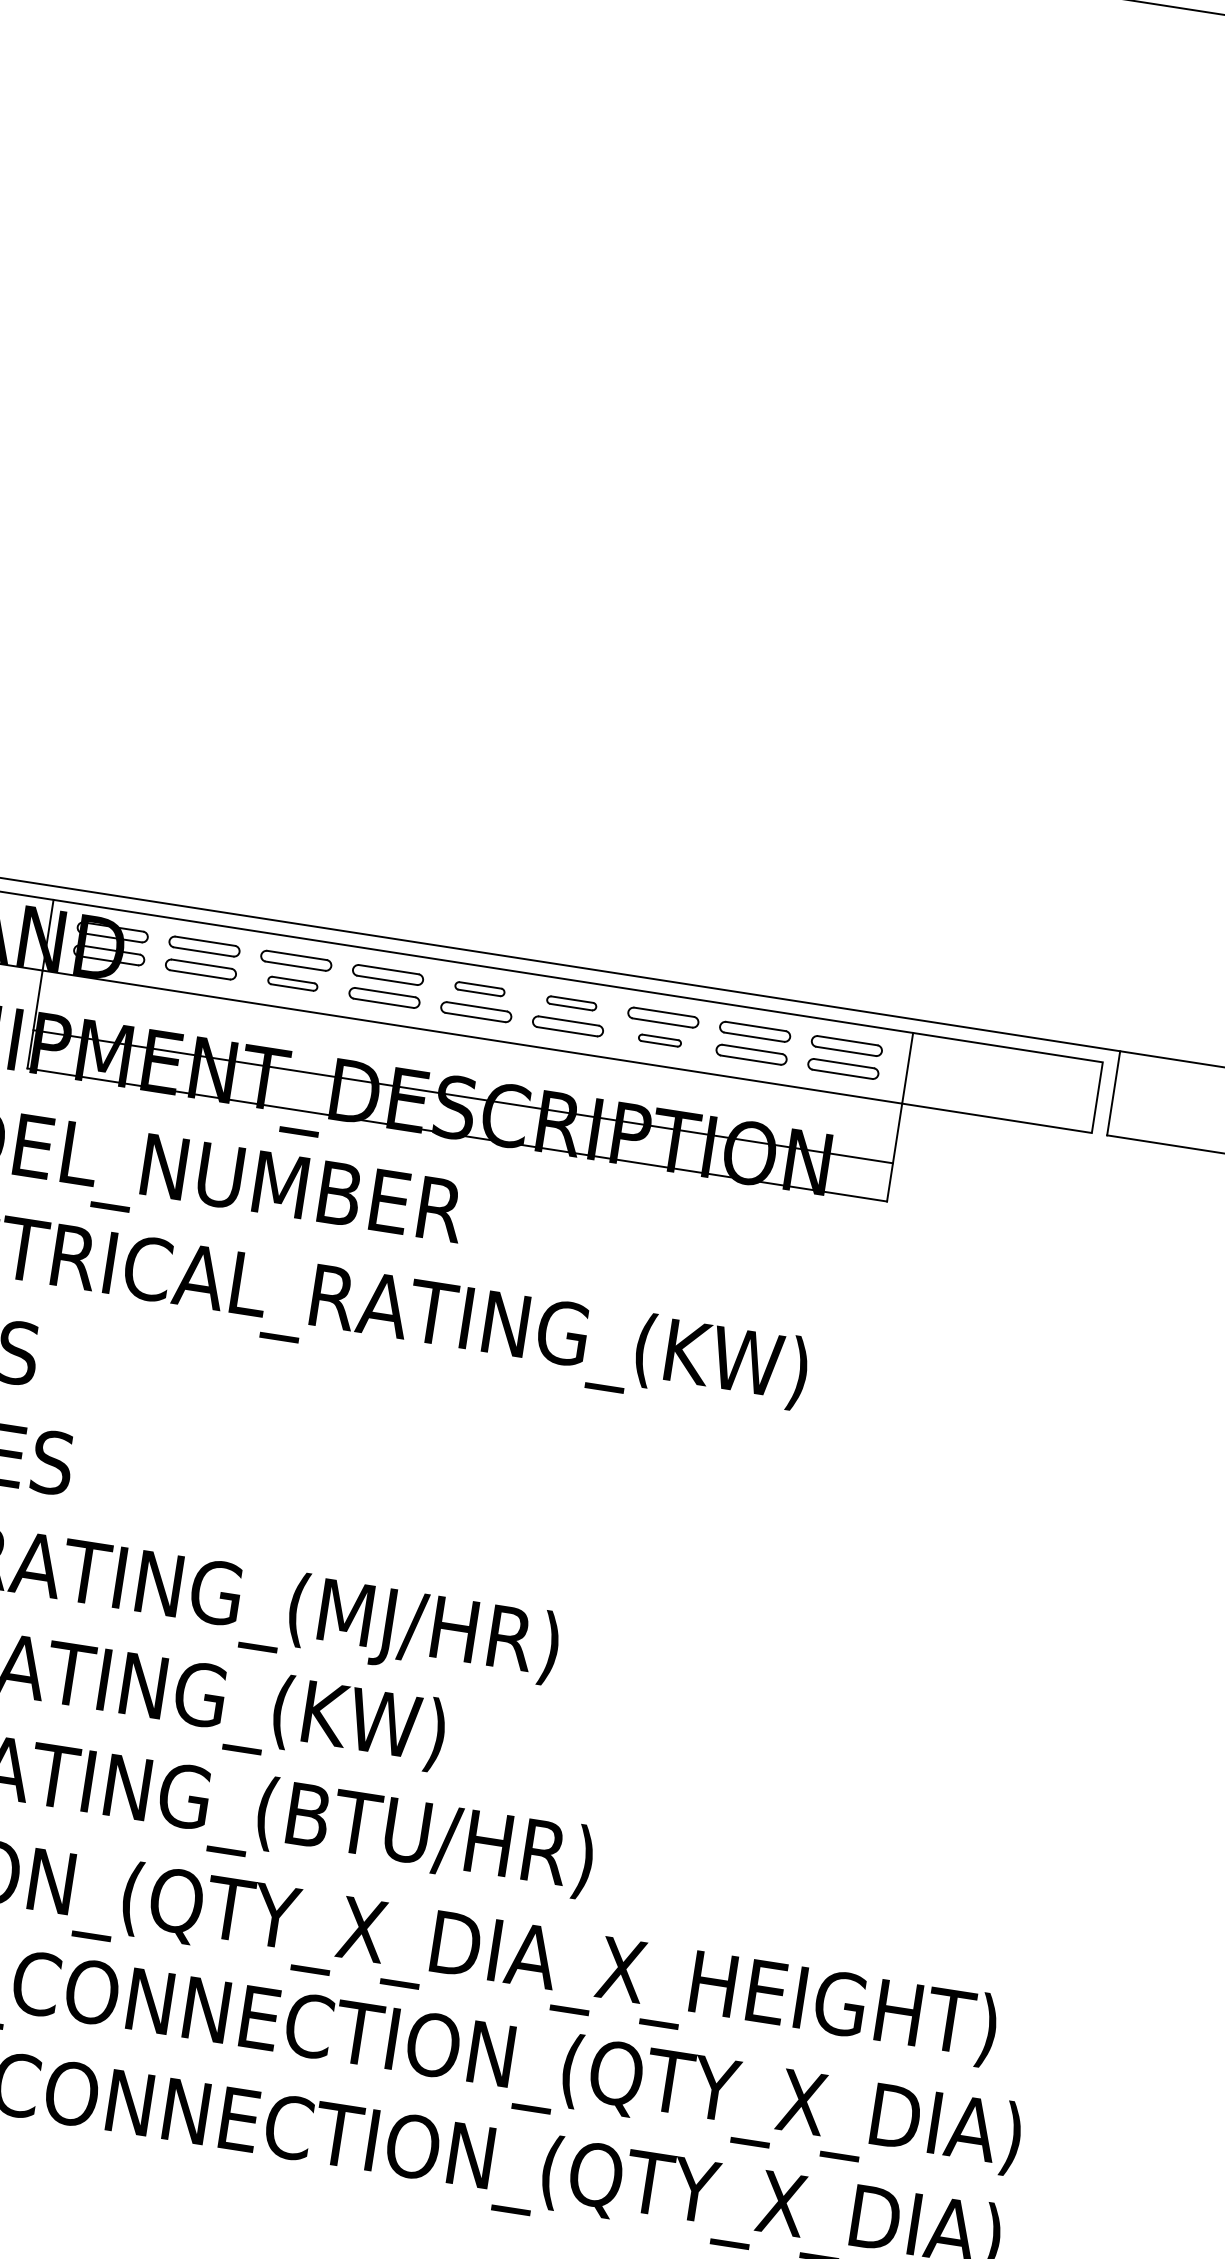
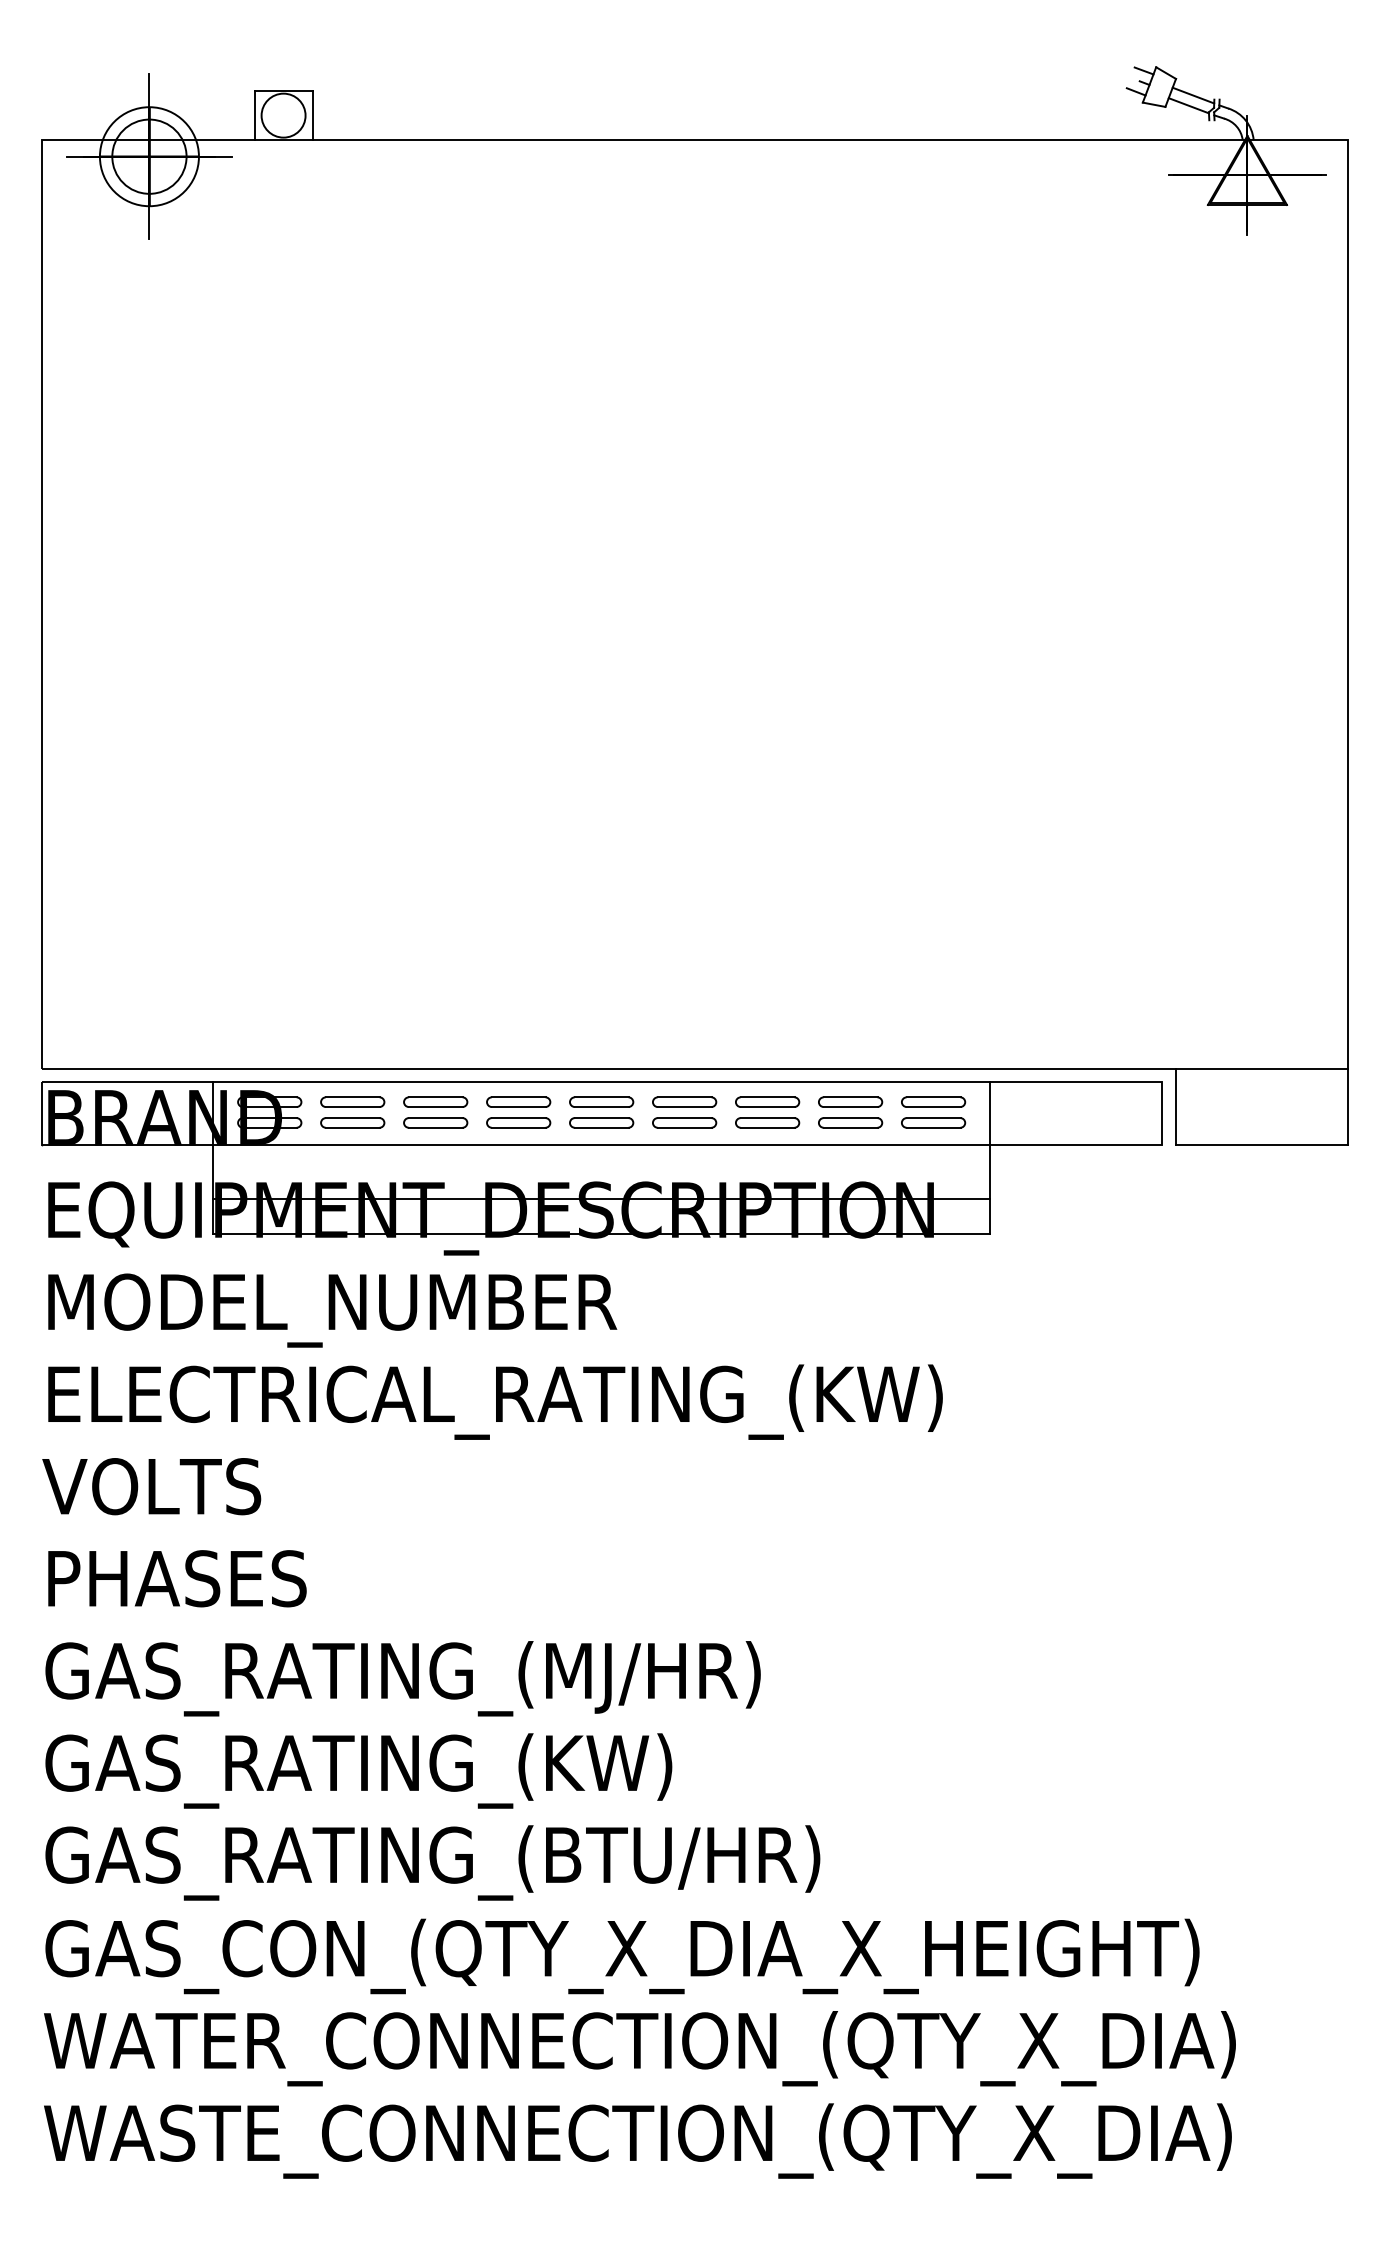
part: (292, 983) -> (435, 1122), size x1.43
part: (479, 988) -> (601, 1101), size x1.43
part: (571, 1002) -> (684, 1101), size x1.43
part: (659, 1040) -> (767, 1122), size x1.67

